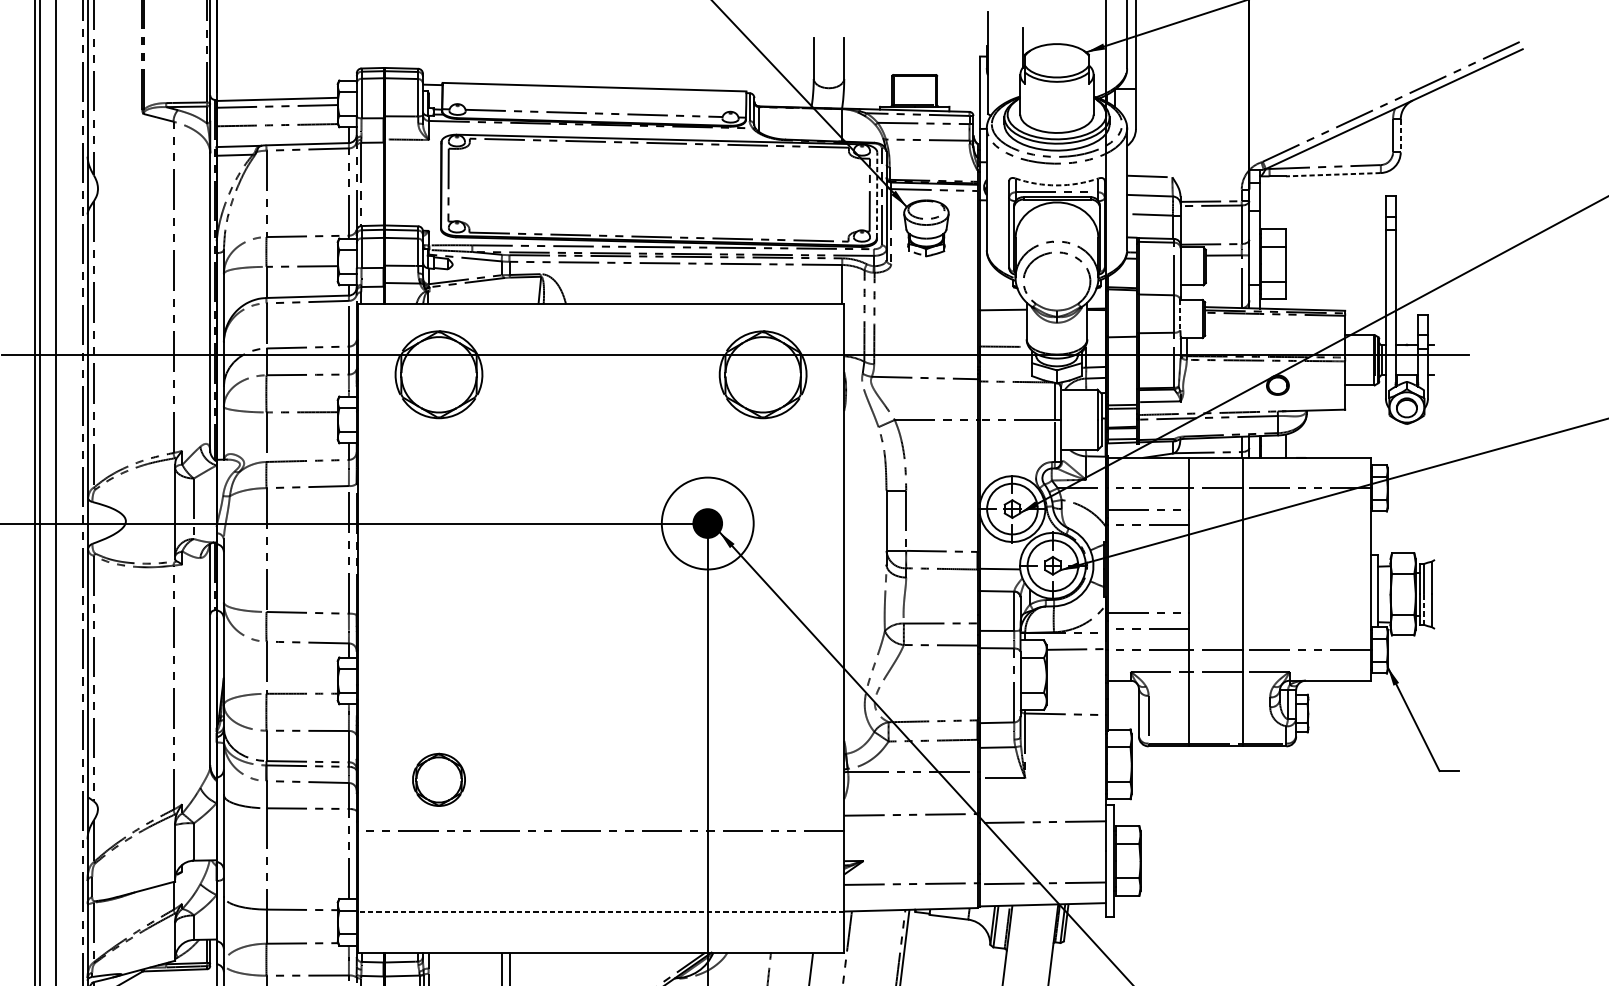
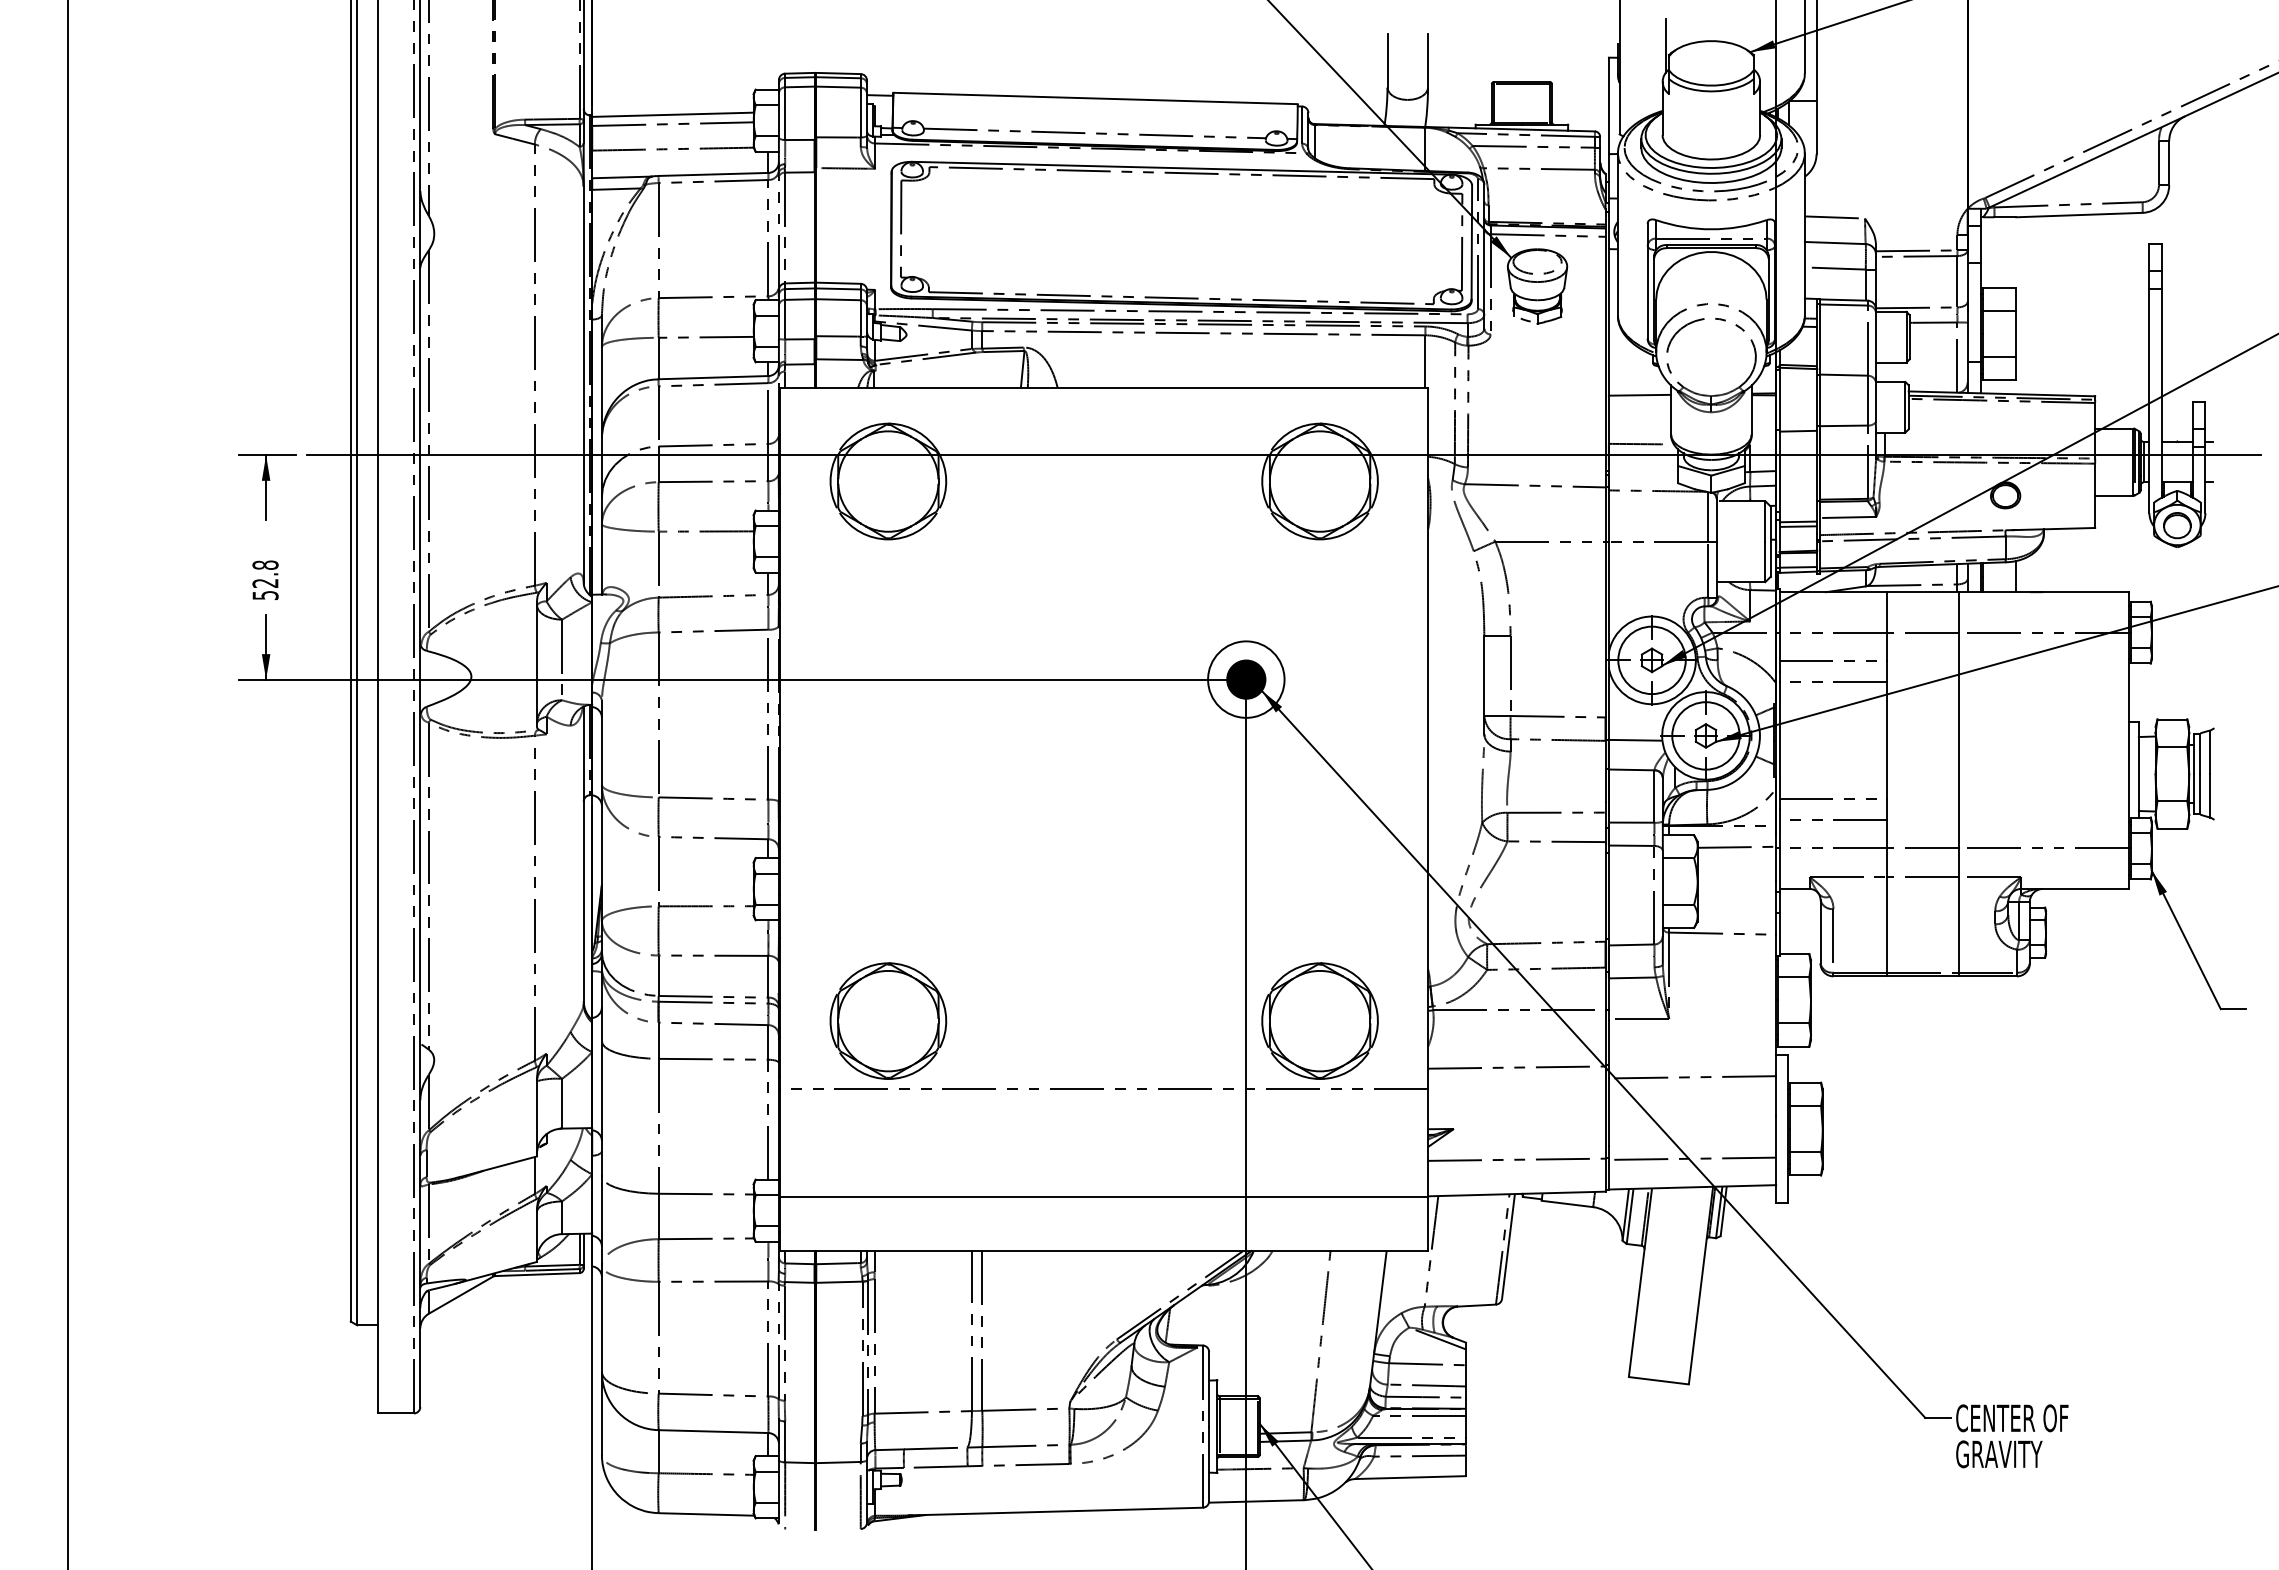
line: (1400, 135) -> (2169, 163), dashed -> solid
line: (1332, 175) -> (2078, 215), dashed -> solid
arc: (1057, 185) -> (1711, 229), dashed -> solid
line: (876, 195) -> (1471, 242), dashed -> solid
line: (1180, 314) -> (1875, 401), dashed -> solid
circle: (707, 523) -> (1246, 679), size x0.62
line: (1424, 609) -> (2200, 793), dashed -> solid
part: (439, 779) -> (888, 1020), size x1.67
part: (762, 779) -> (1319, 1020), added
line: (601, 912) -> (1104, 1197), dashed -> solid

